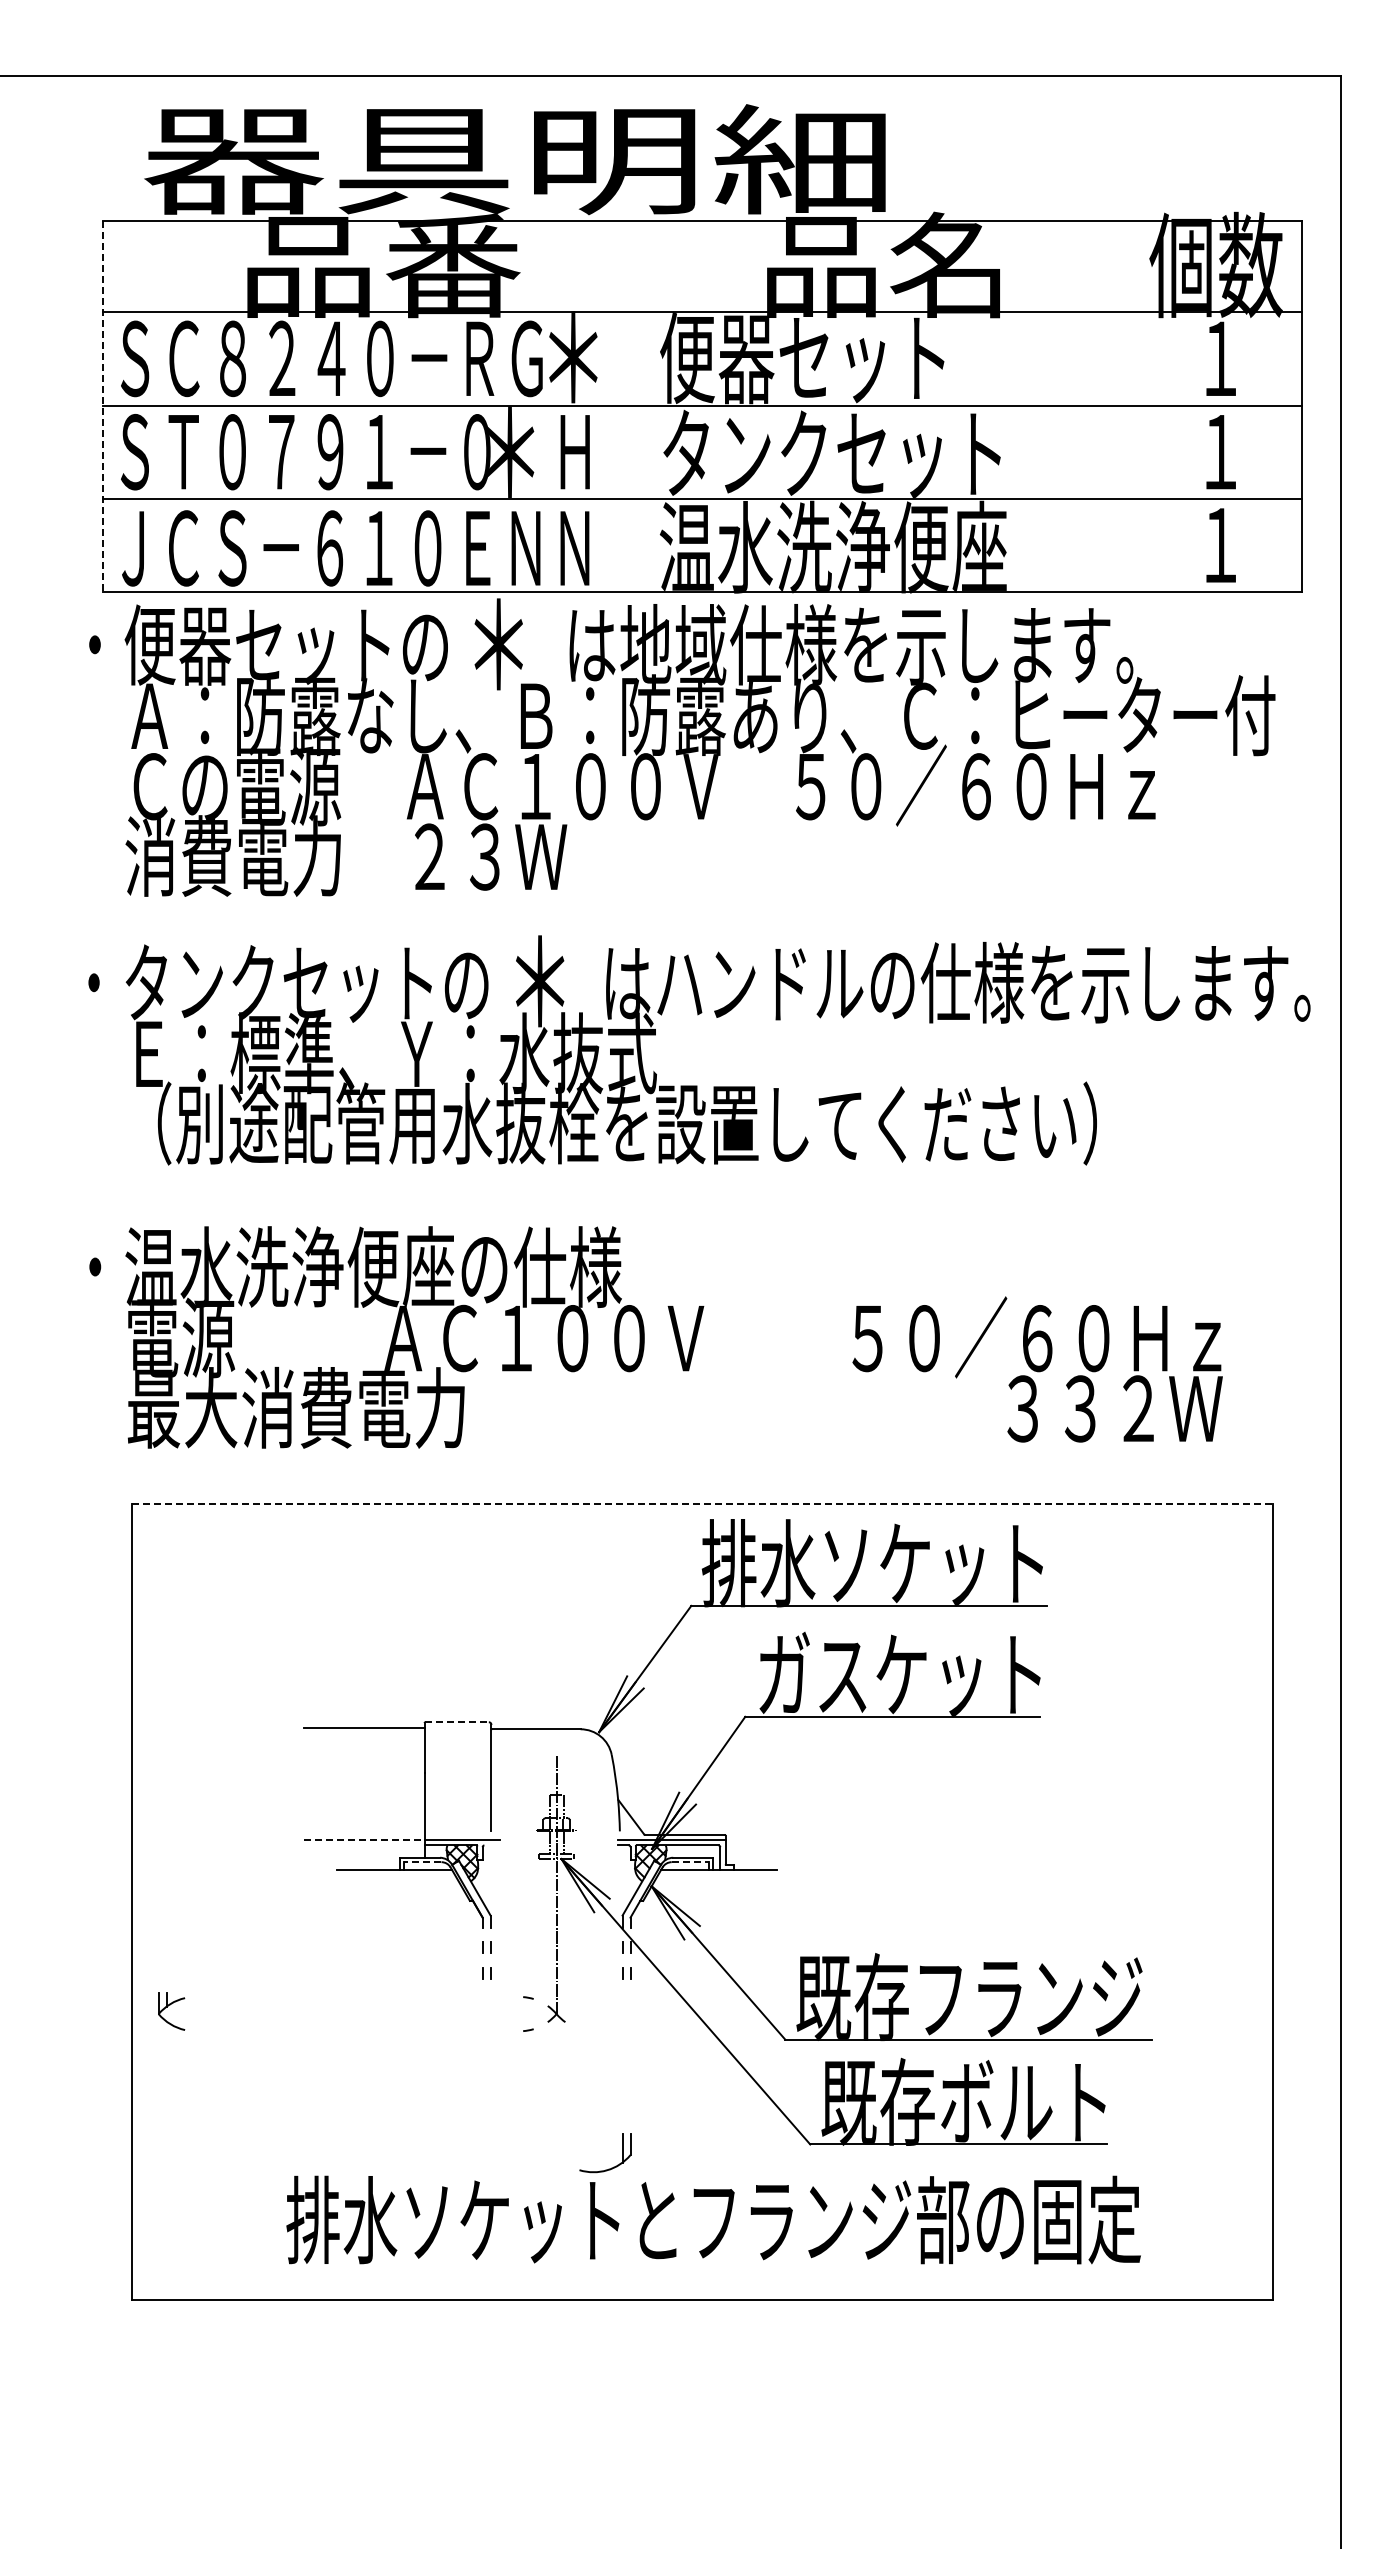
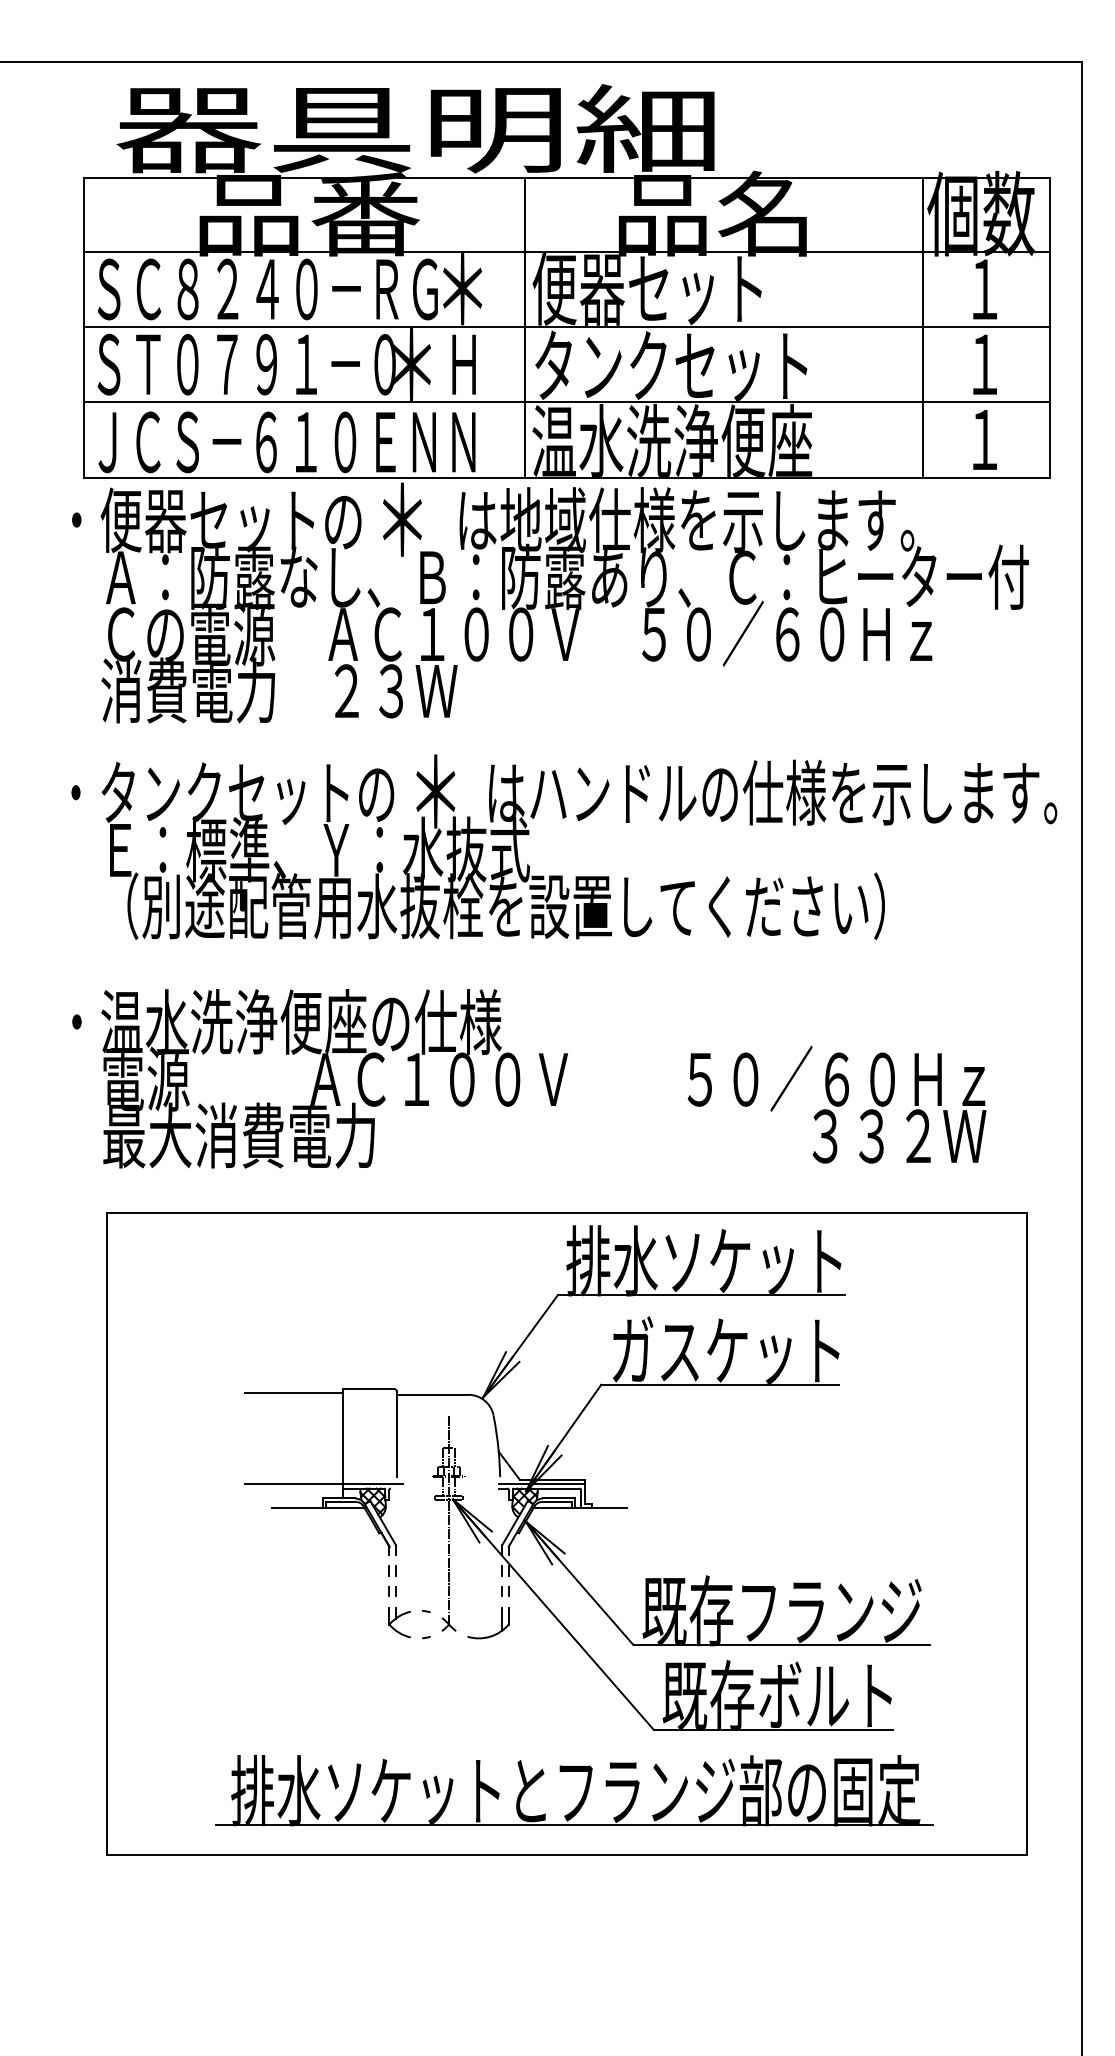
line: (103, 406) -> (83, 327), dashed -> solid
line: (650, 406) -> (524, 327), added
line: (1143, 406) -> (922, 327), added
line: (703, 1503) -> (567, 1212), dashed -> solid
line: (457, 1722) -> (369, 1389), dashed -> solid
line: (364, 1840) -> (294, 1484), dashed -> solid
line: (422, 1862) -> (340, 1502), dashed -> solid
line: (690, 1862) -> (557, 1502), dashed -> solid
part: (171, 2011) -> (399, 1622), moved
part: (611, 2167) -> (493, 1634), moved
line: (711, 2262) -> (574, 1824), added

